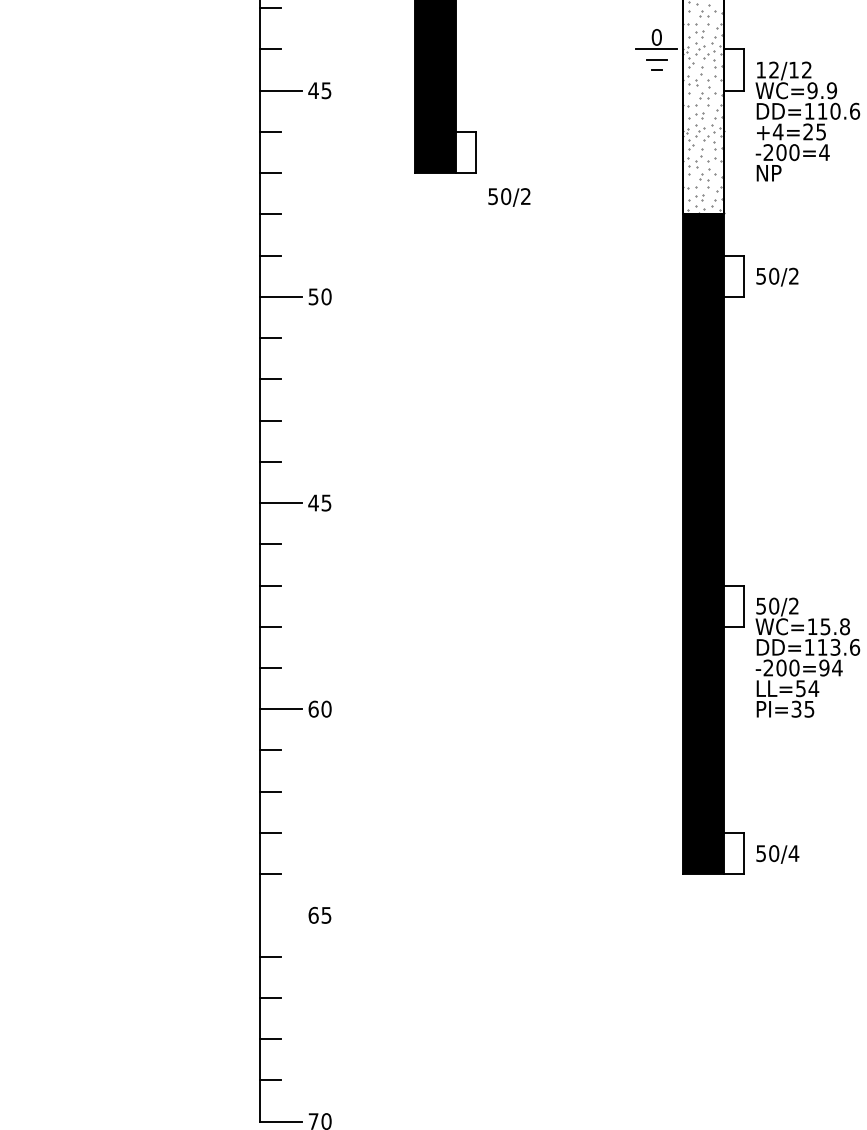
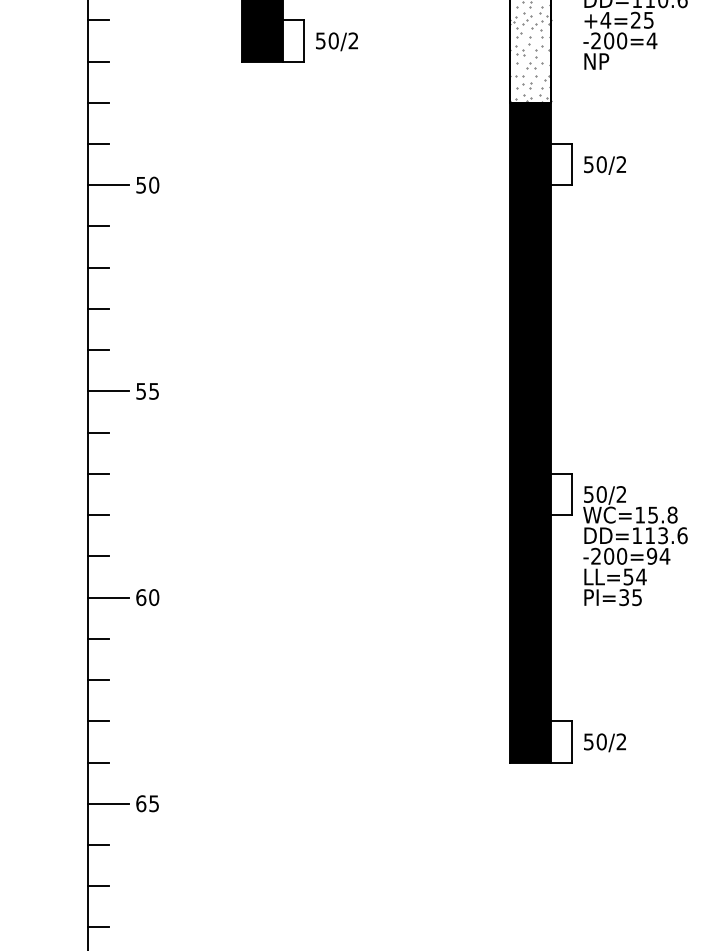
text: (509, 197) -> (337, 41), moved
text: (313, 502) -> (141, 390), 45 -> 55
text: (793, 853) -> (621, 741), 50/4 -> 50/2
line: (280, 915) -> (108, 803), added

